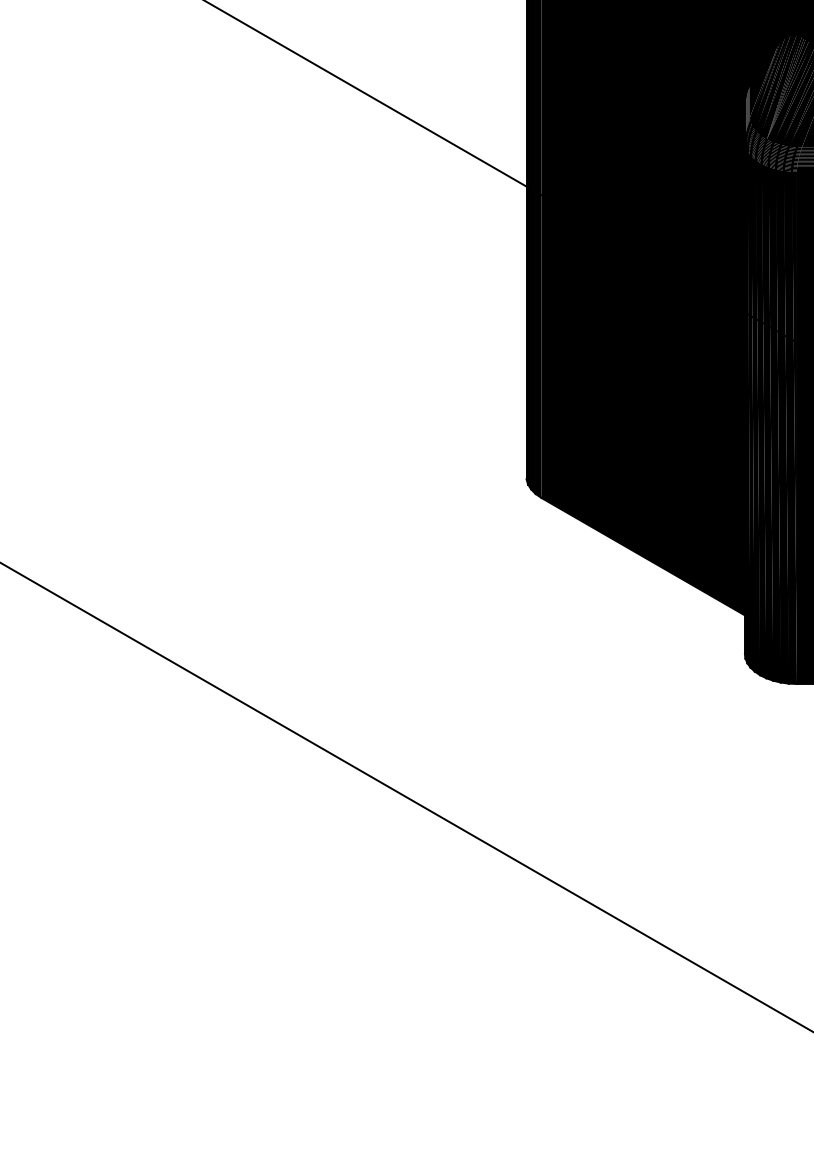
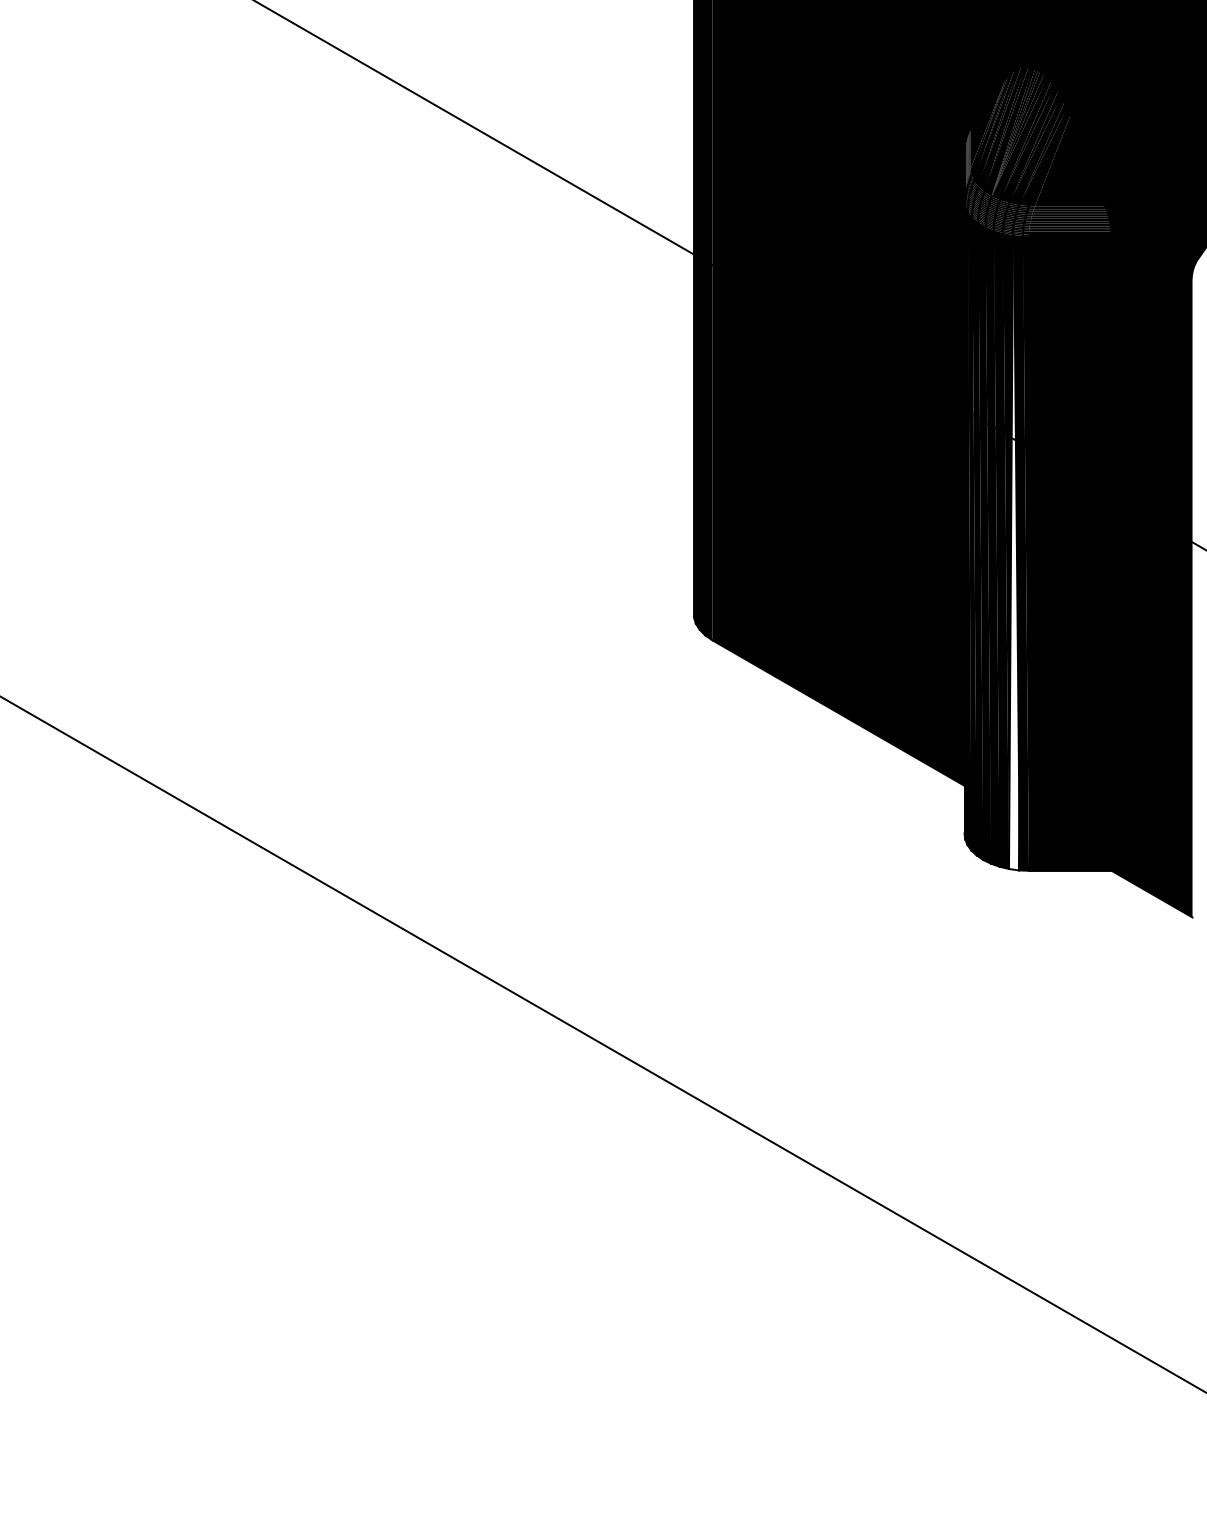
fill: (784, 427) -> (1013, 552), removed

